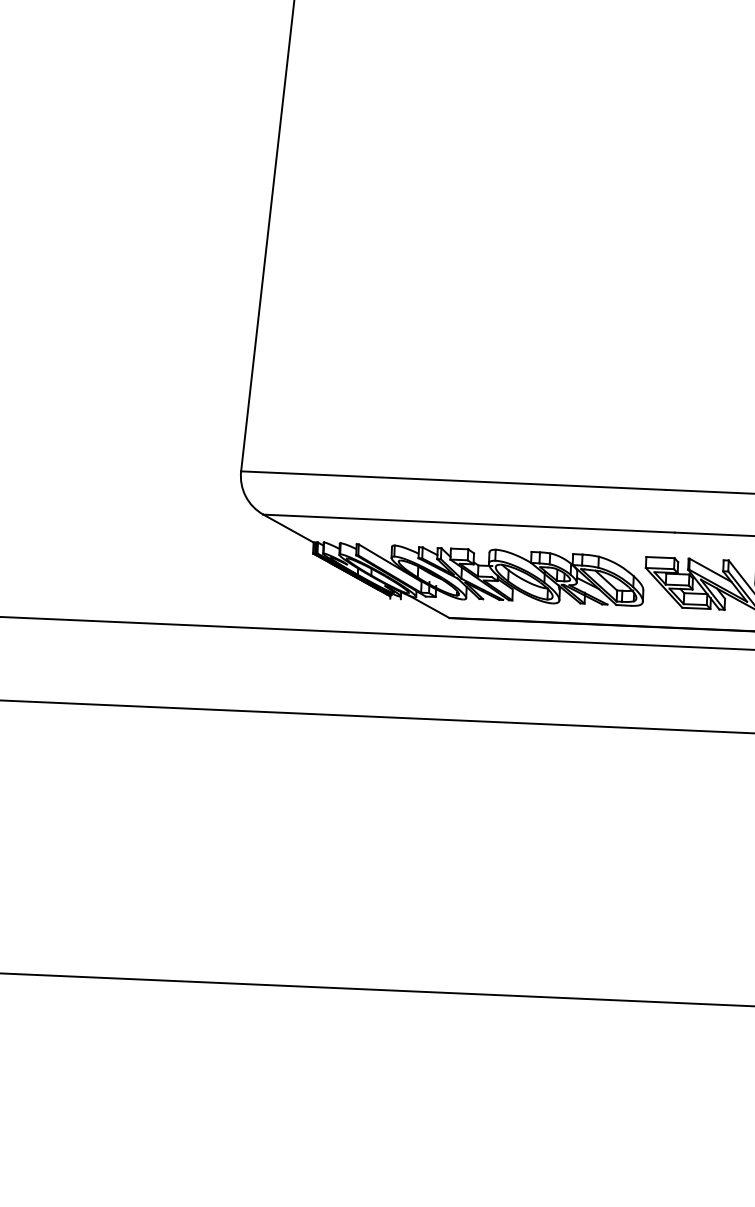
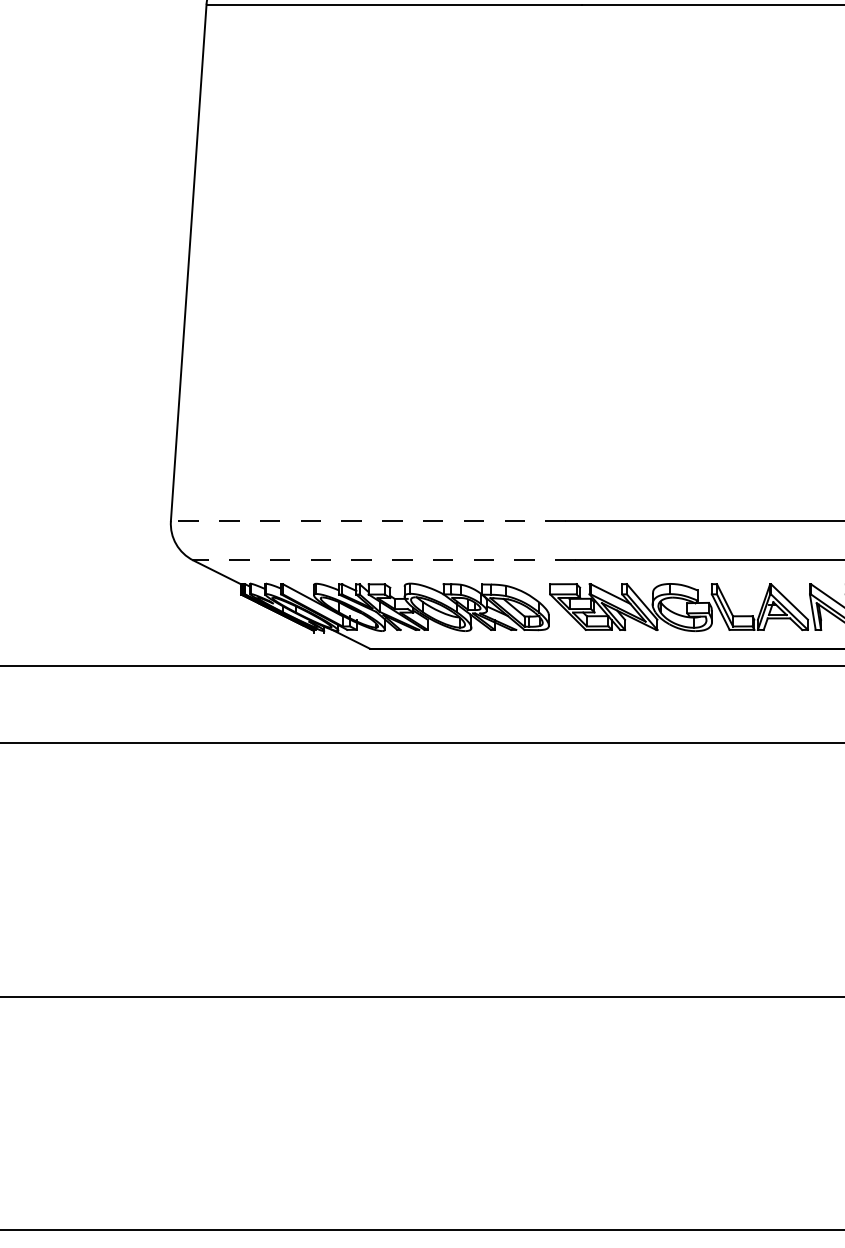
line: (452, 480) -> (367, 521), solid -> dashed
line: (467, 523) -> (383, 560), solid -> dashed

